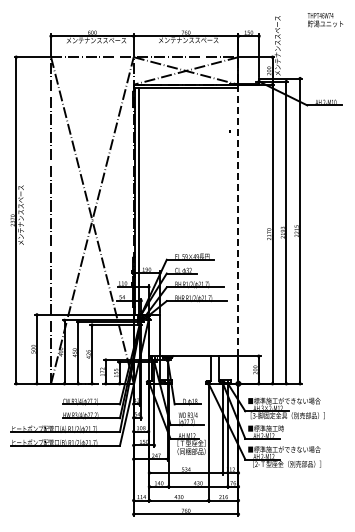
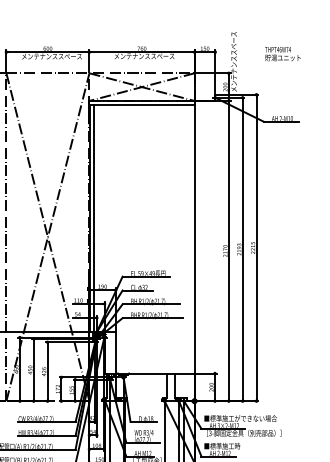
text: (325, 20) -> (282, 54), moved
line: (238, 220) -> (194, 237), dashed -> solid

